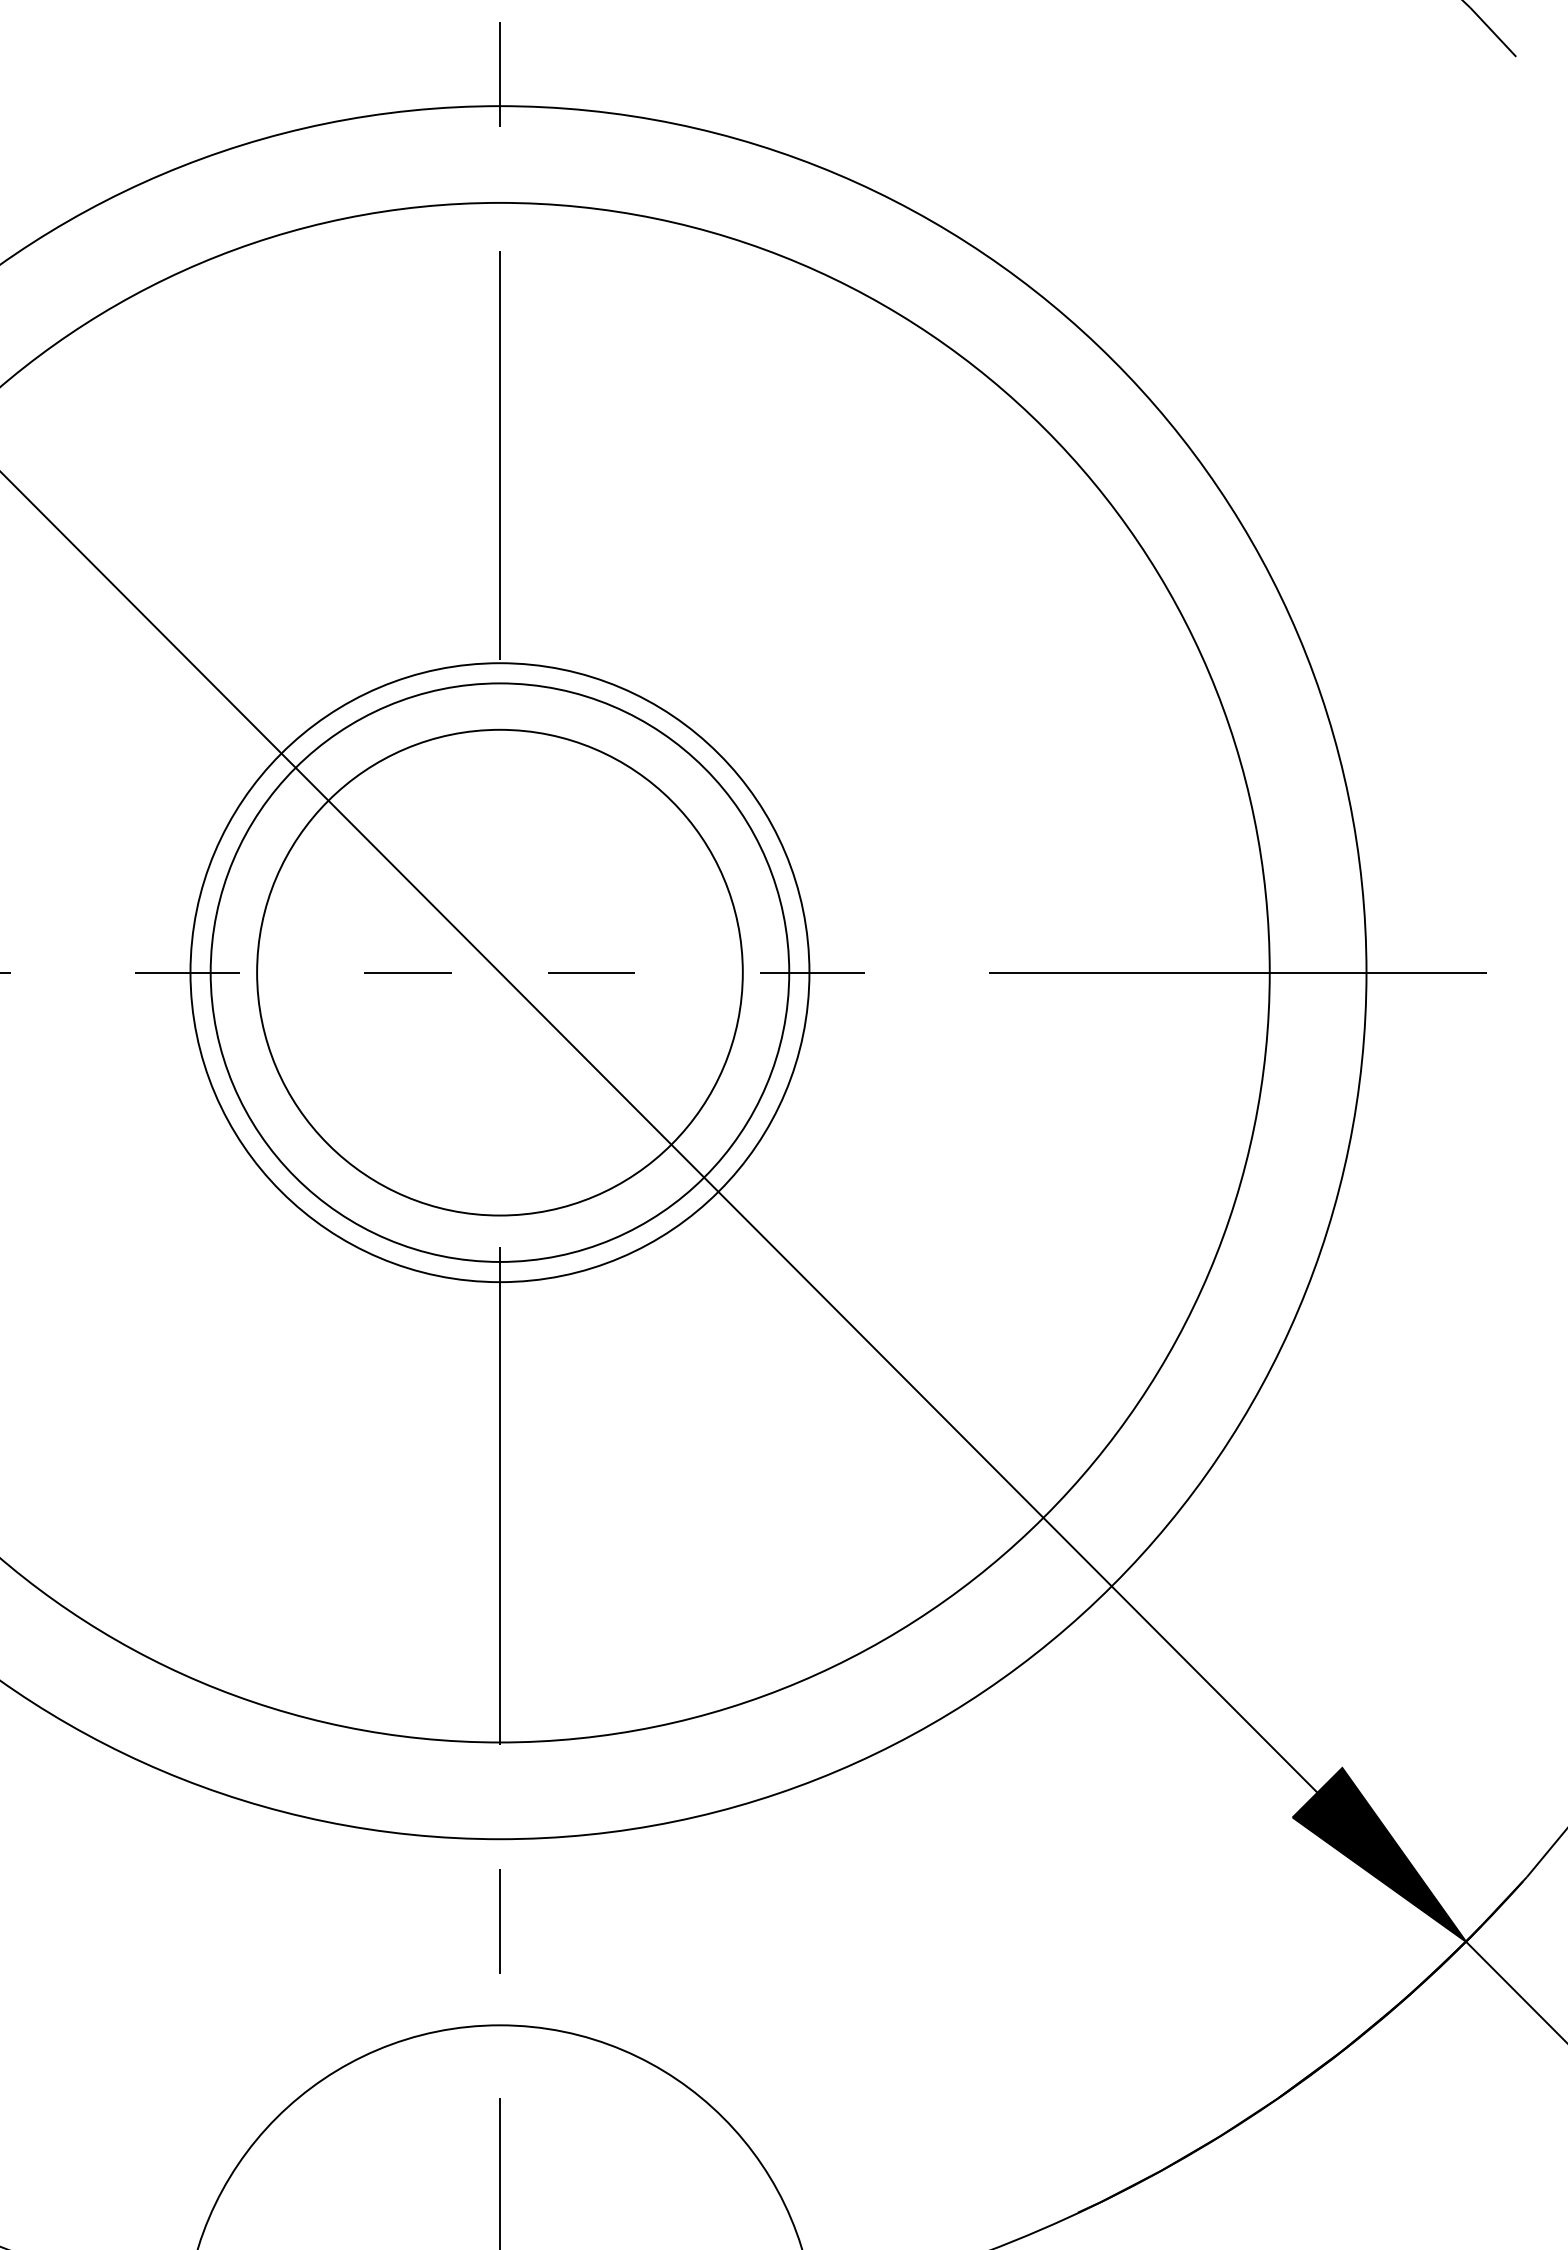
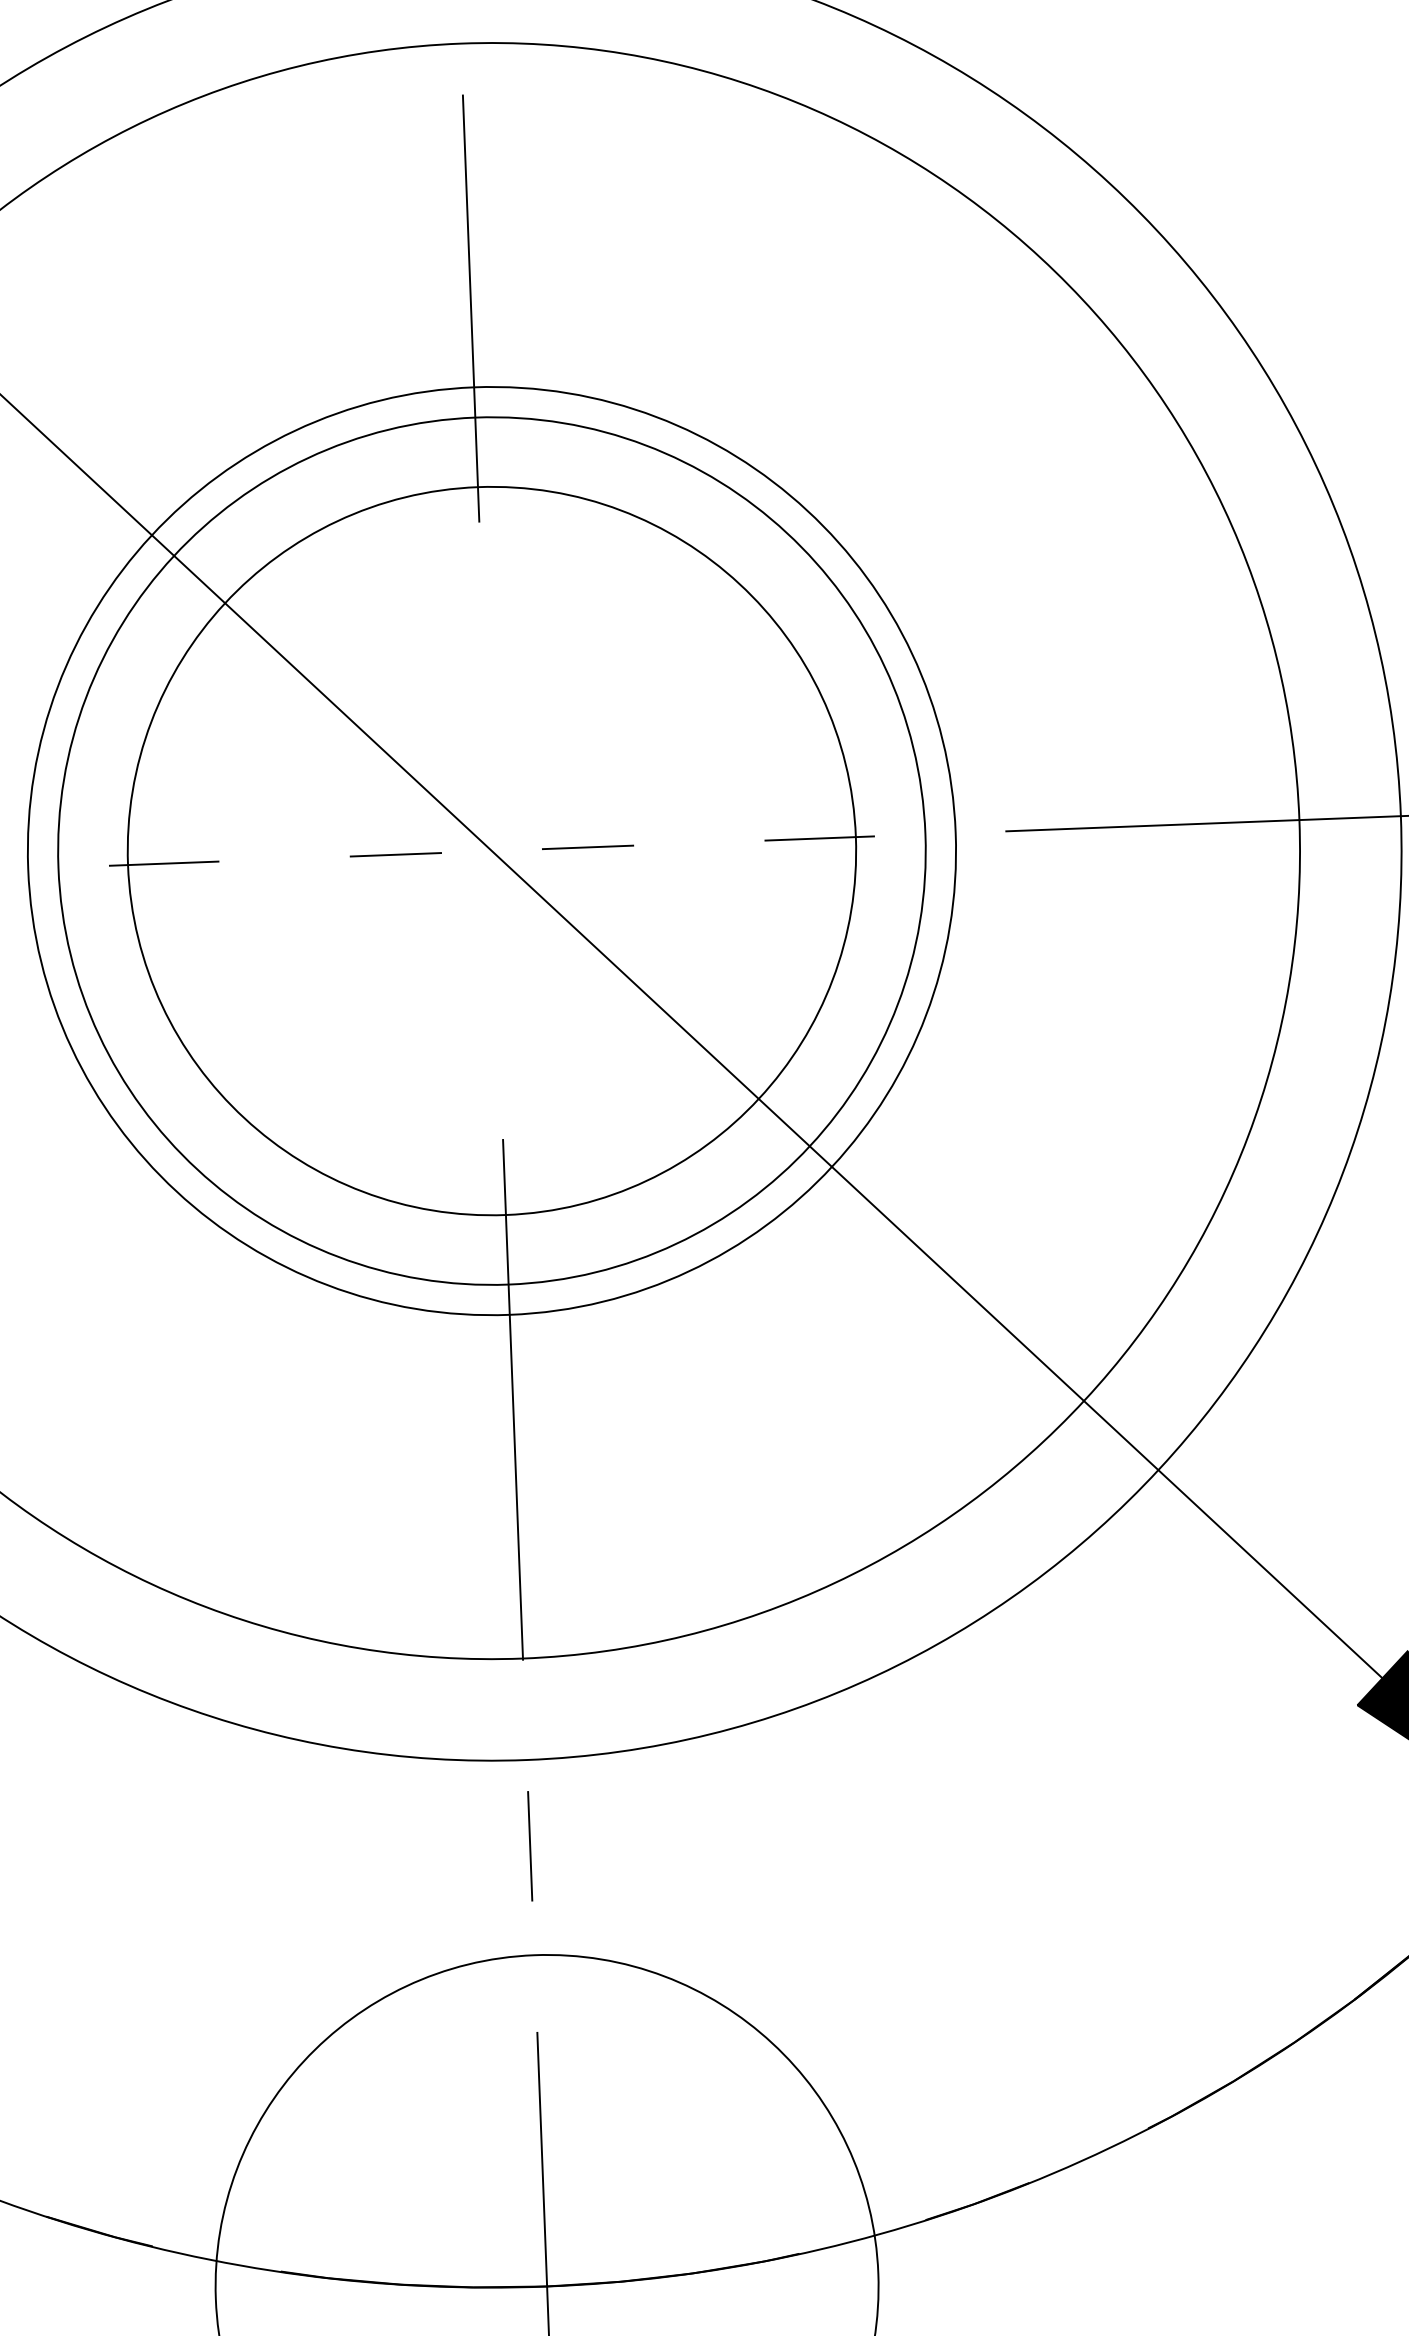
circle: (499, 972) -> (491, 850), size x1.43
circle: (499, 972) -> (491, 850), size x1.43
circle: (499, 972) -> (491, 850), size x1.43

